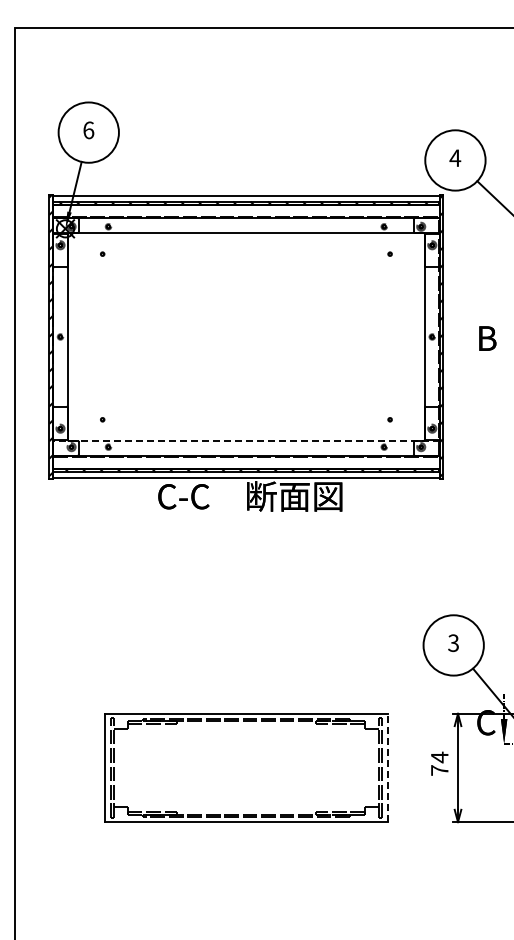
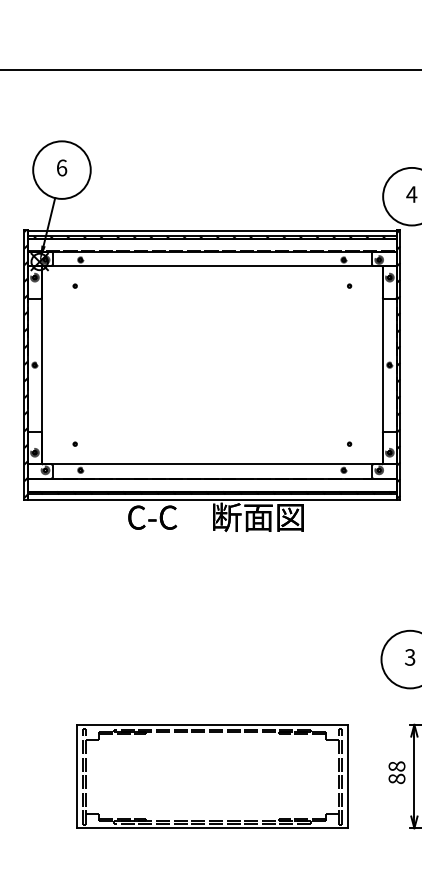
line: (245, 441) -> (211, 464), dashed -> solid
text: (439, 763) -> (396, 772), 74 -> 88
line: (387, 767) -> (347, 776), dashed -> solid

